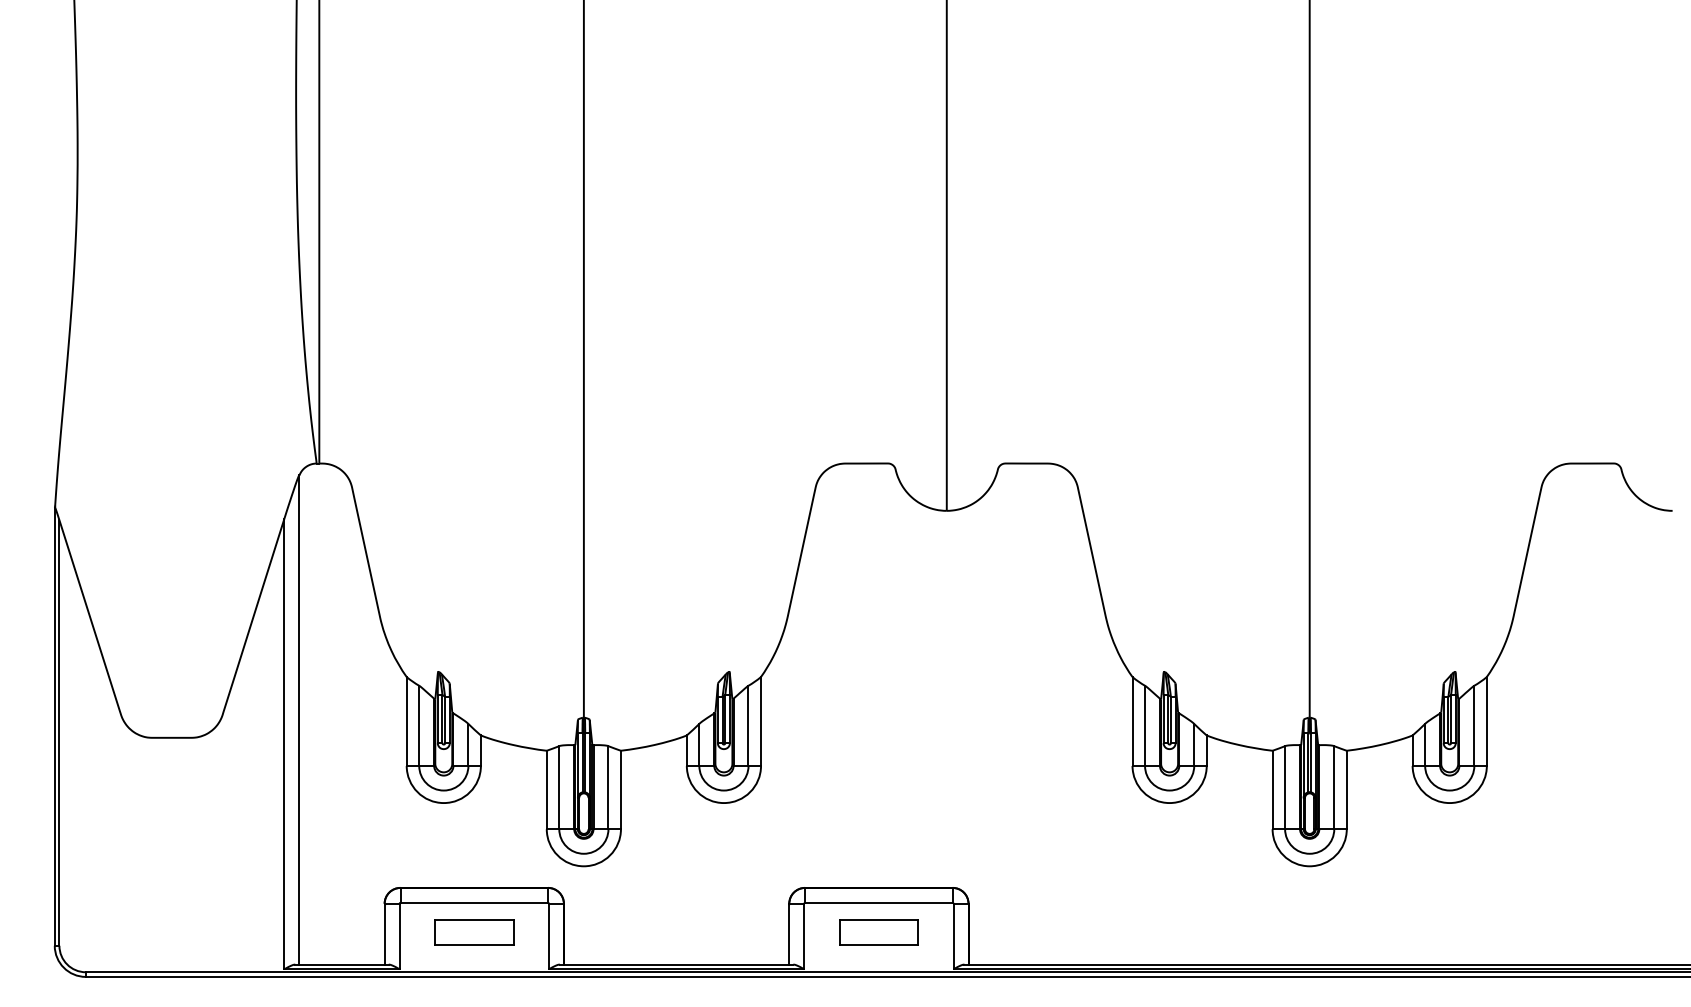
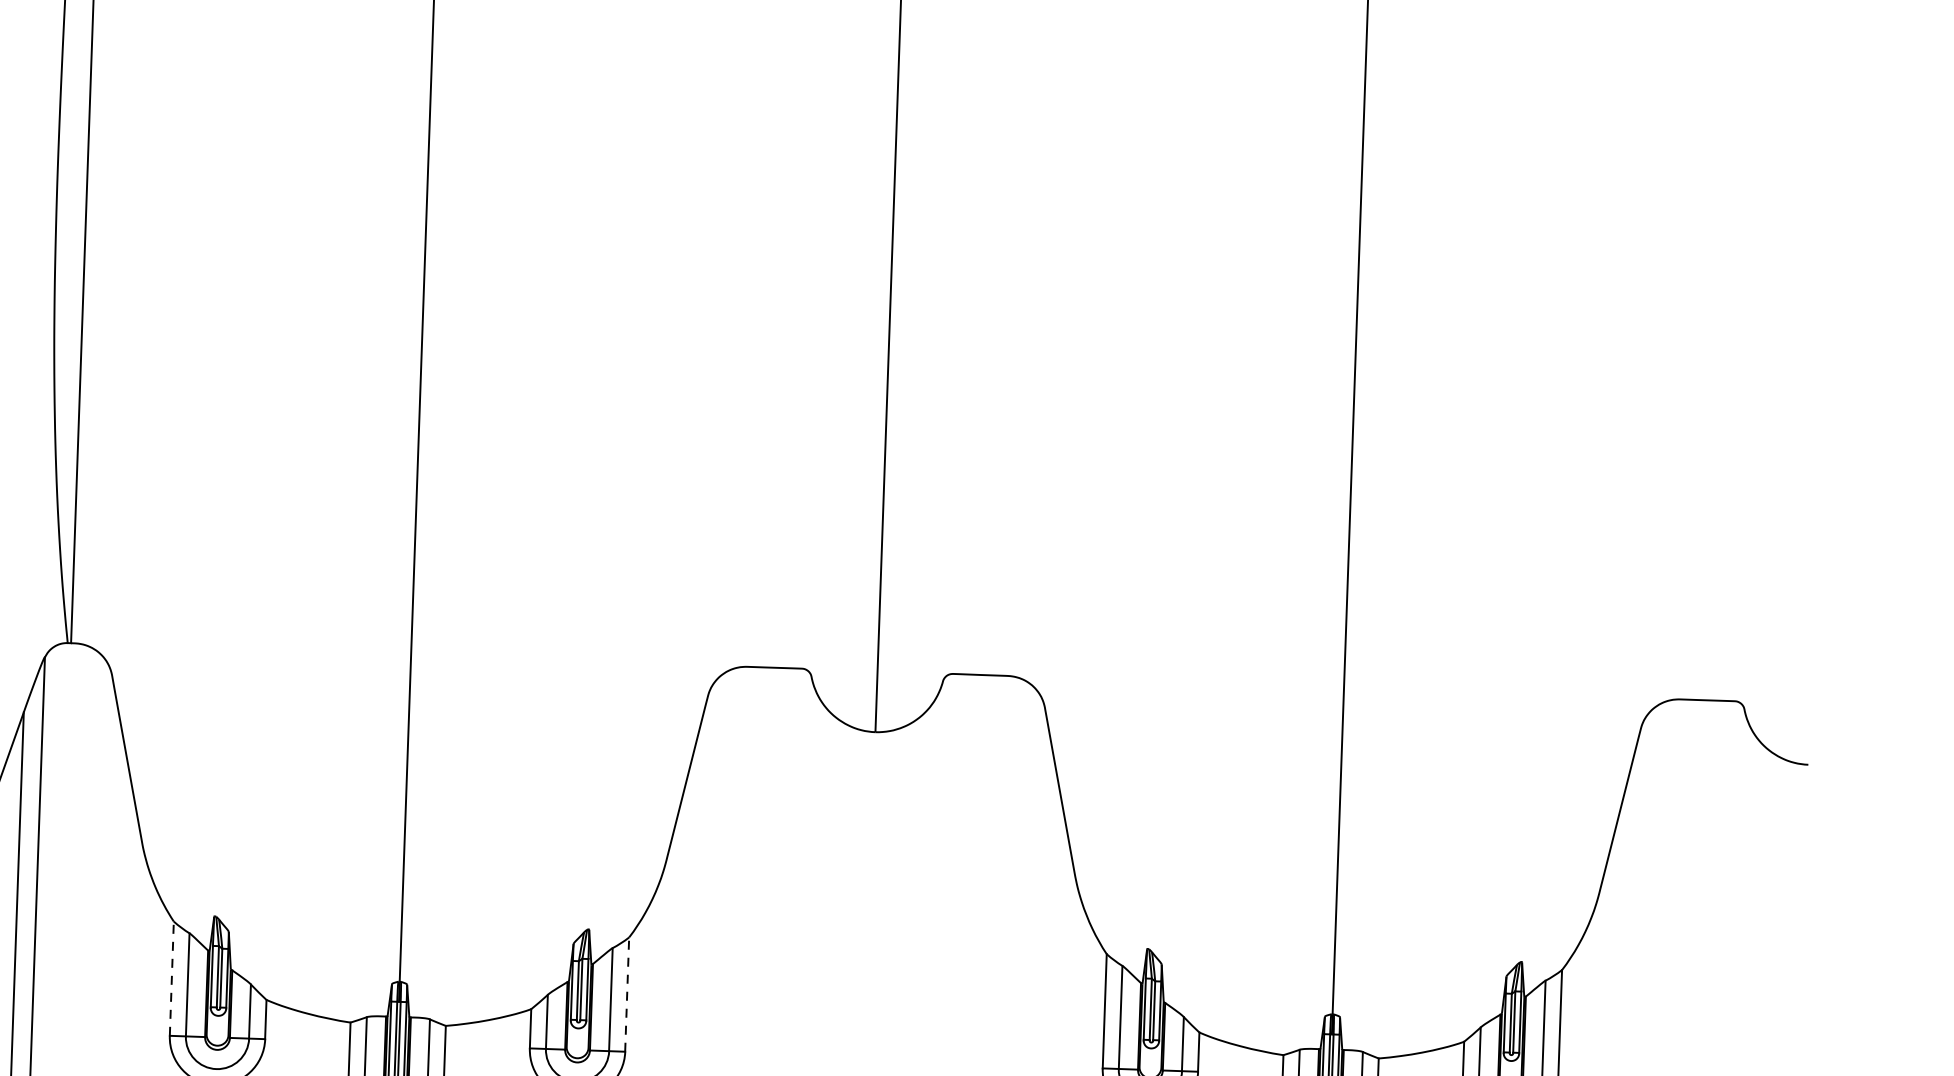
line: (406, 721) -> (171, 978), solid -> dashed
line: (760, 721) -> (626, 994), solid -> dashed

